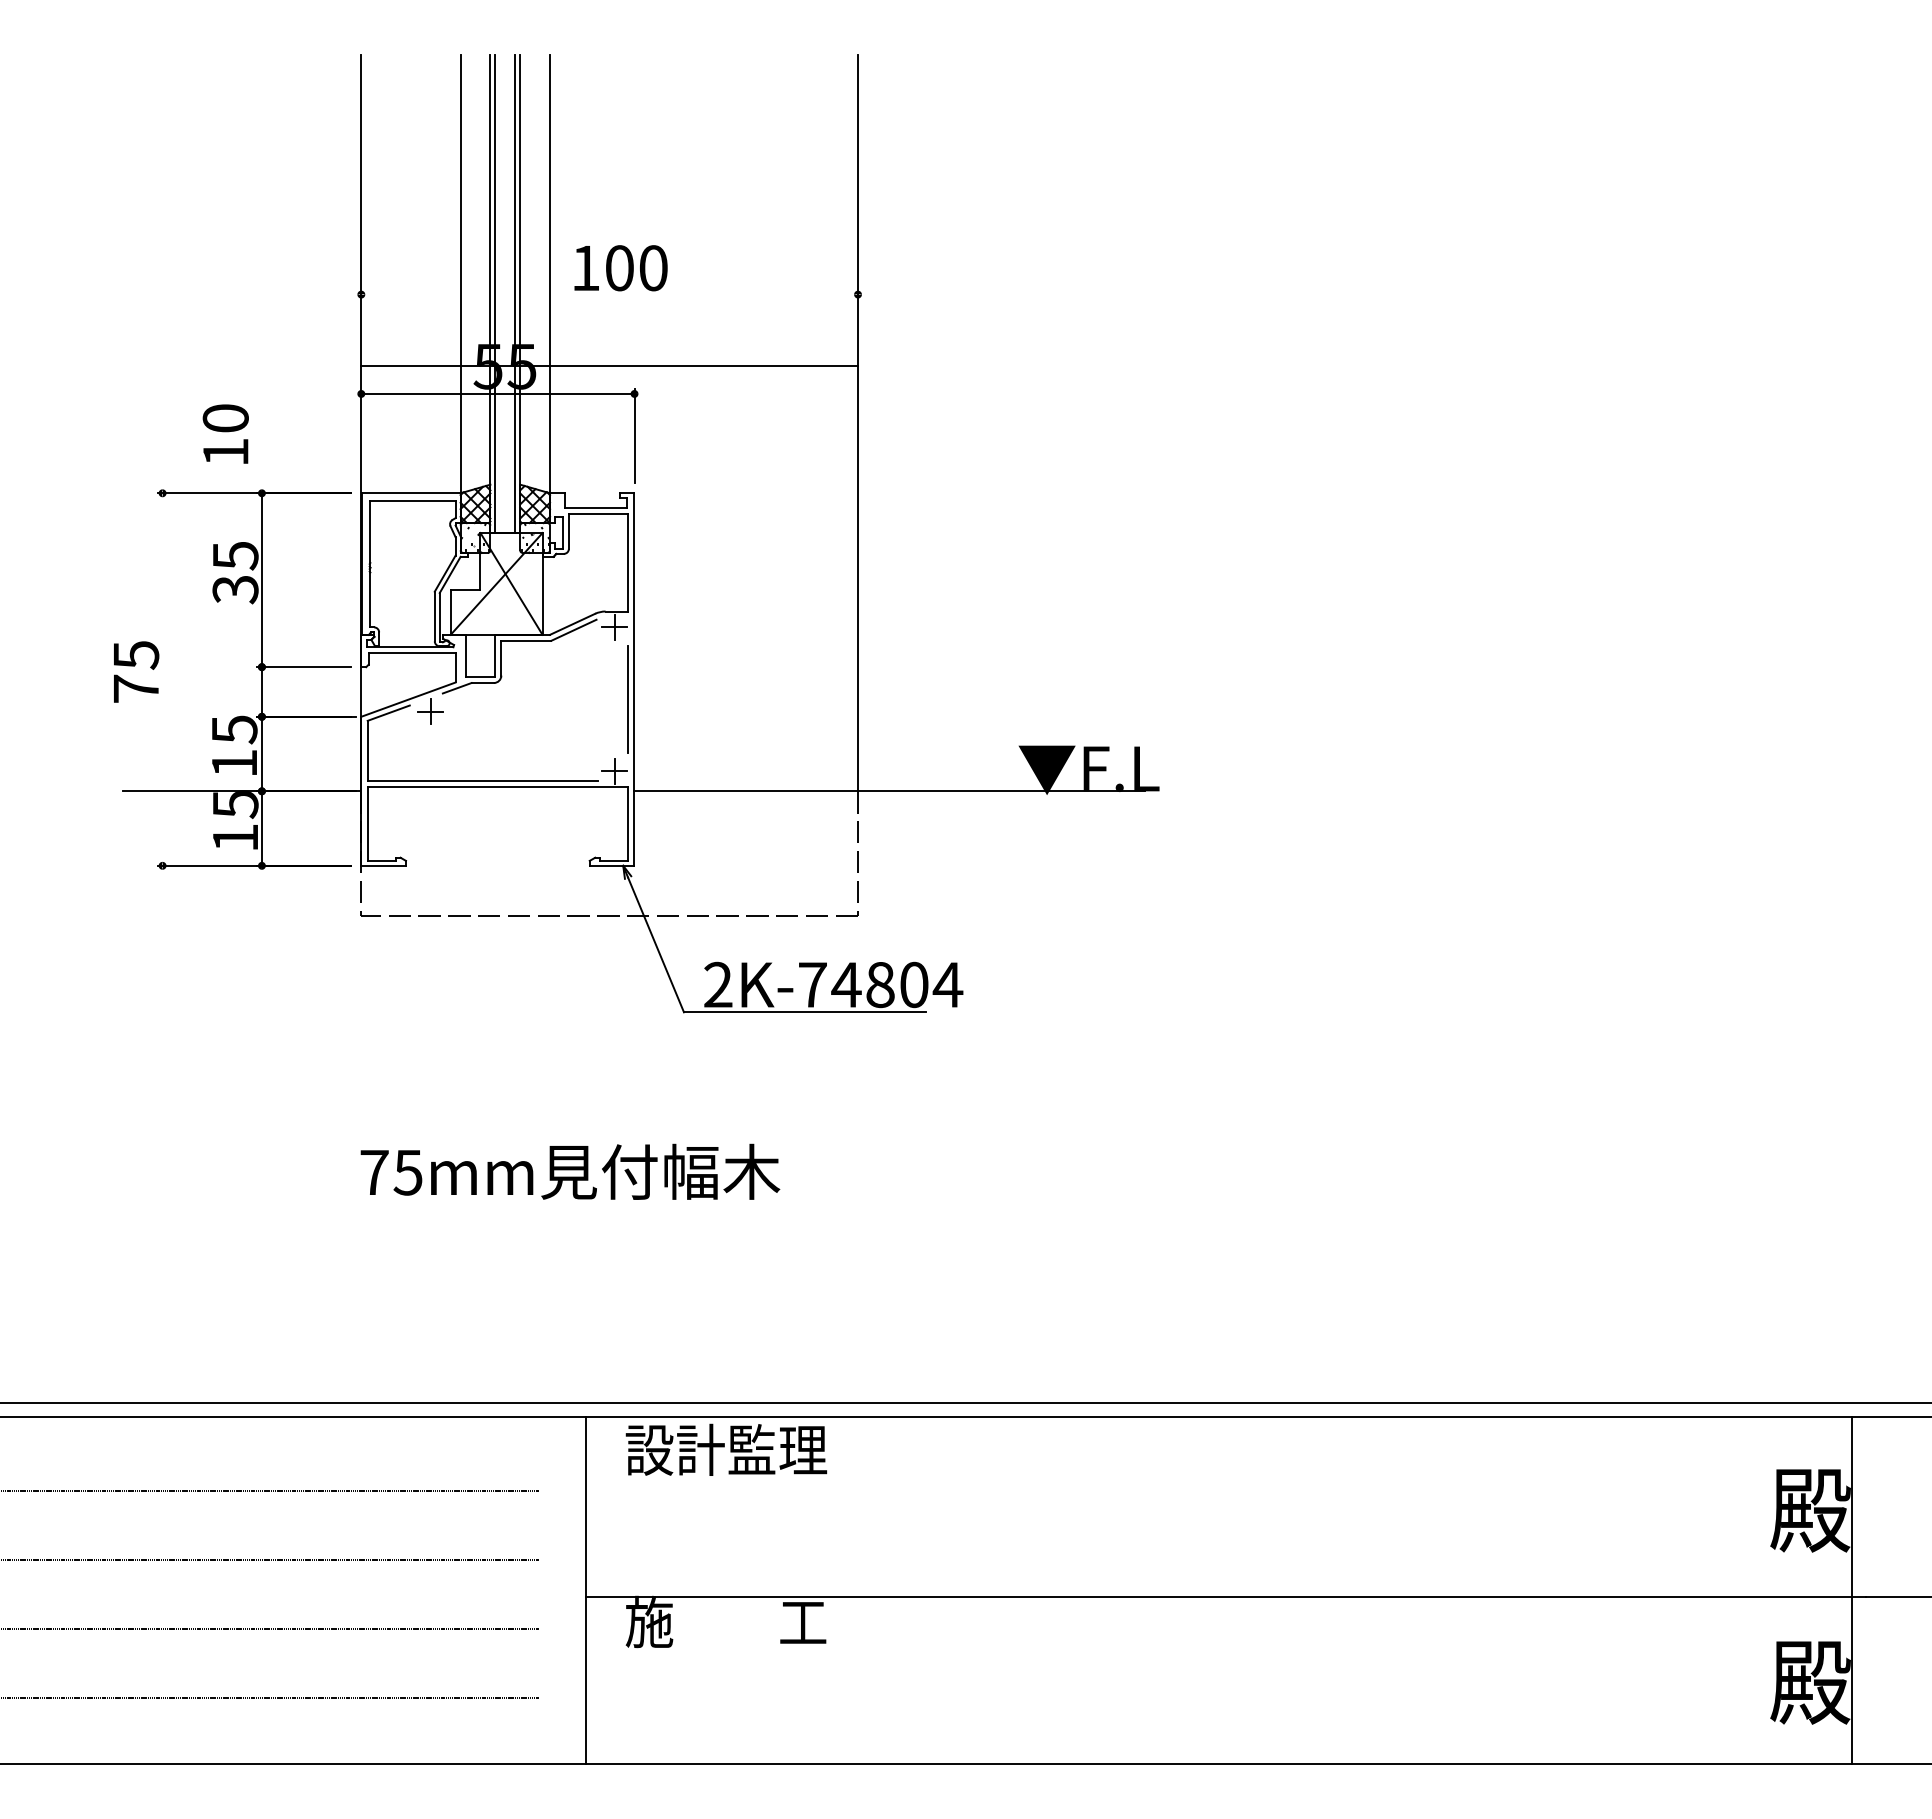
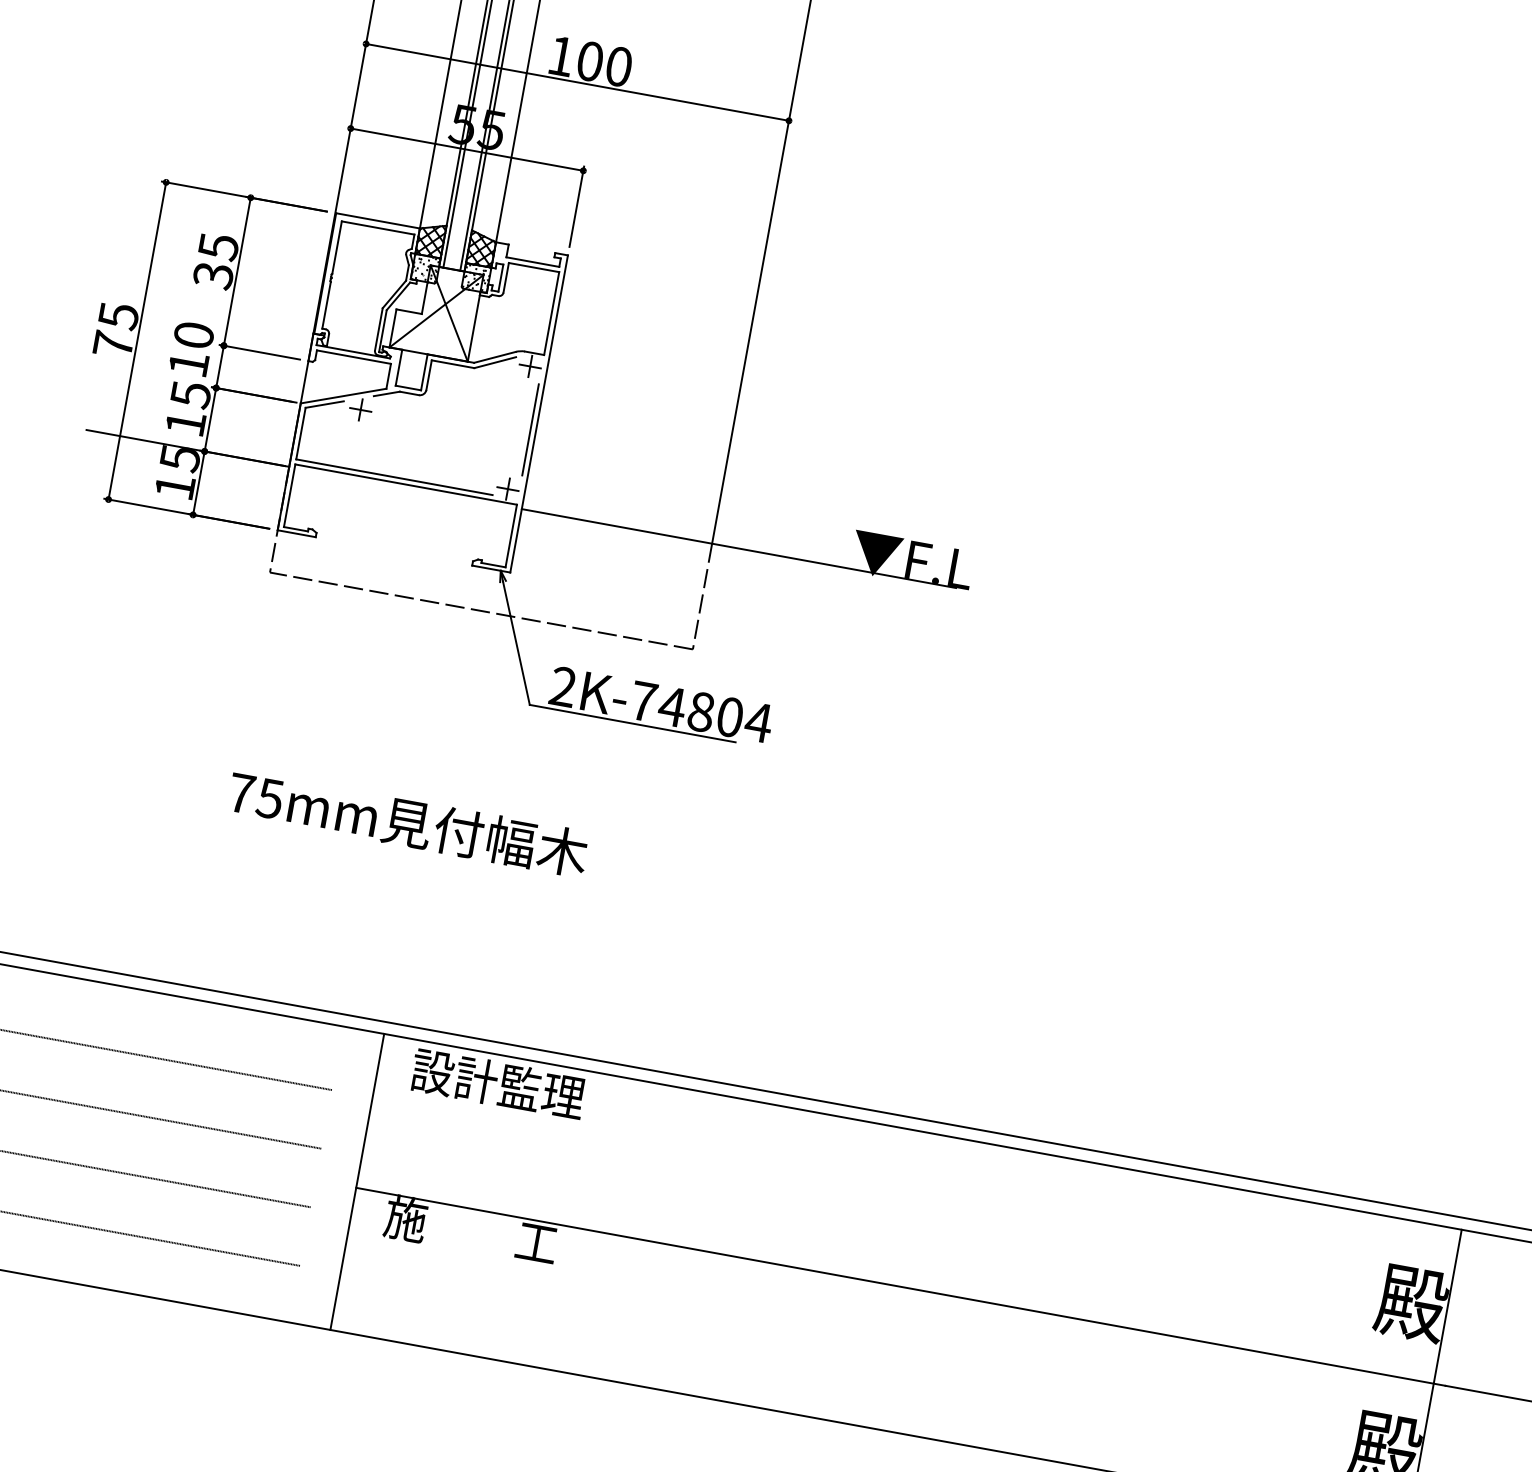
line: (609, 365) -> (577, 82), moved
text: (225, 433) -> (191, 348), moved
line: (162, 679) -> (137, 340), added

